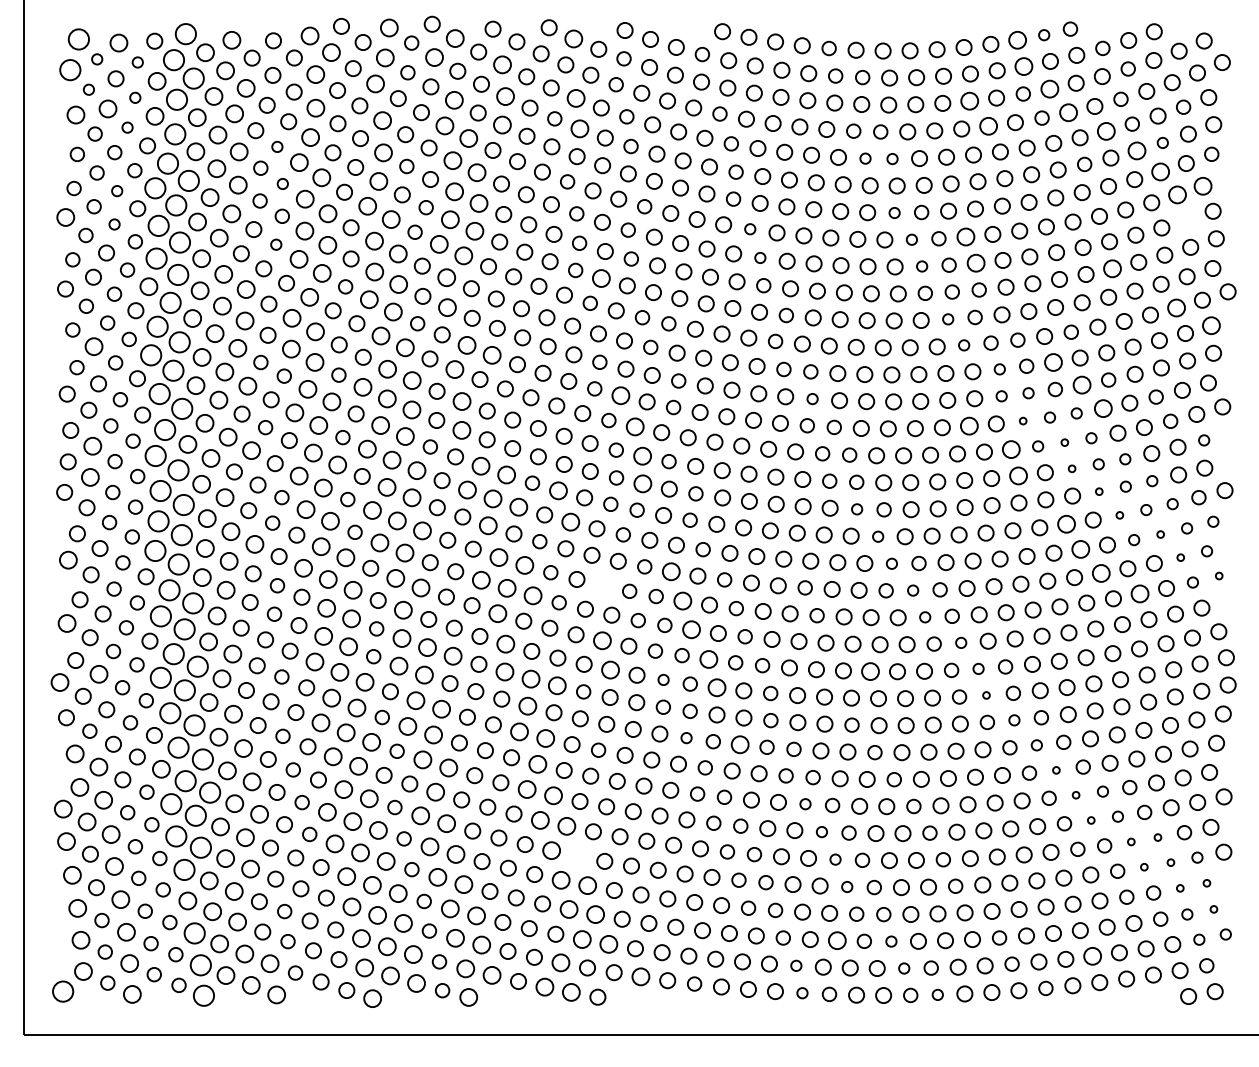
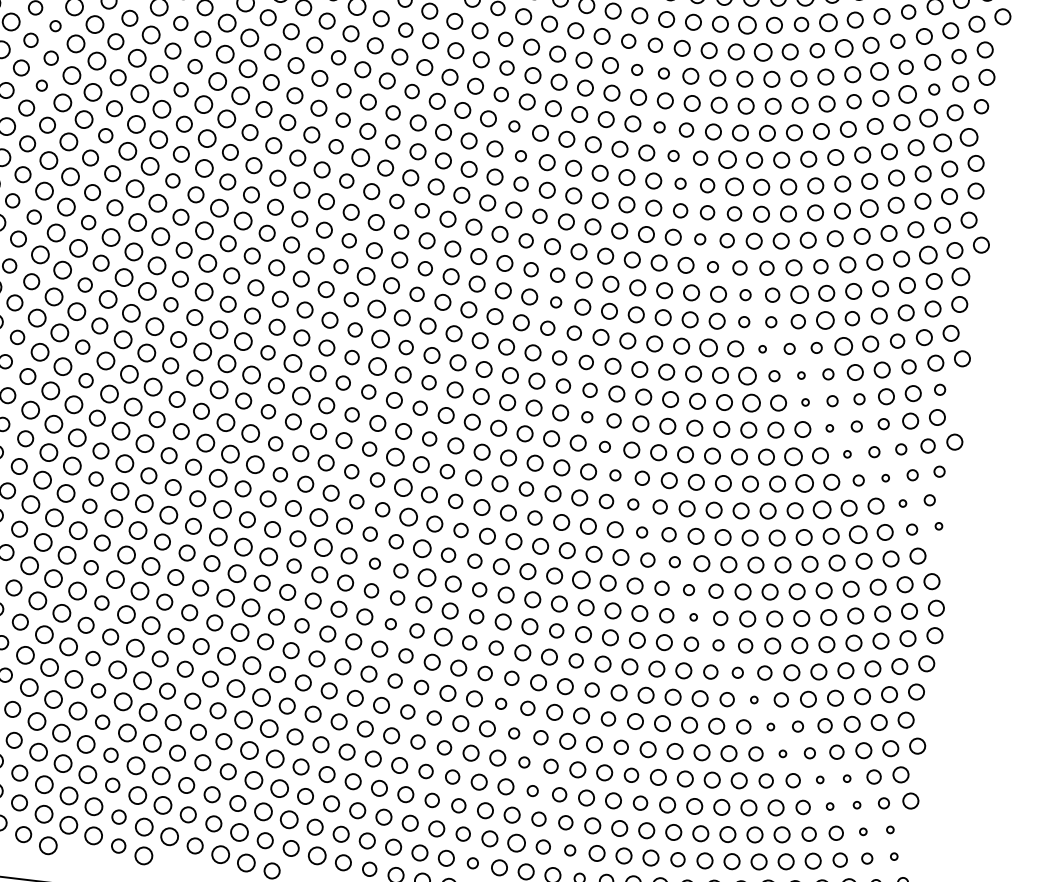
circle: (1187, 219) -> (949, 168), added
circle: (602, 585) -> (325, 462), added
circle: (577, 855) -> (268, 727), added

